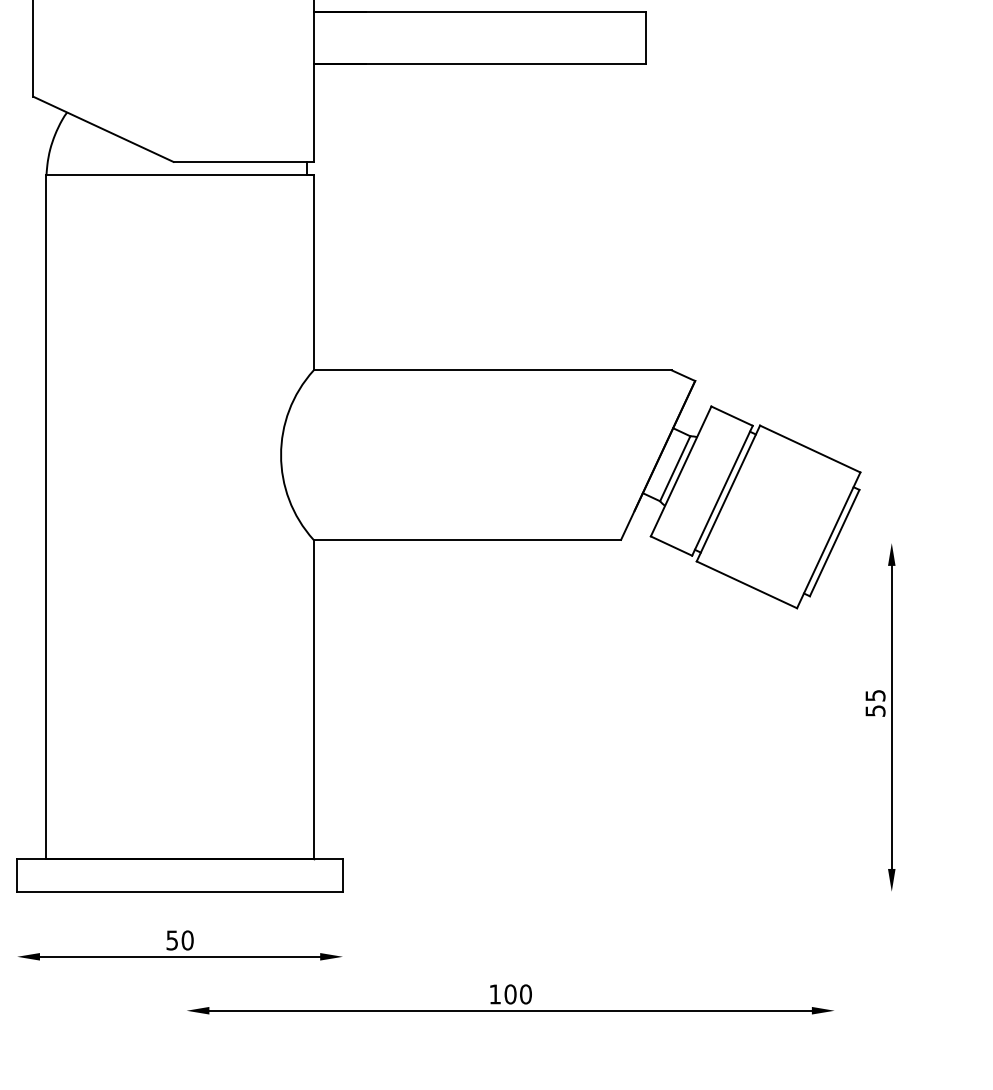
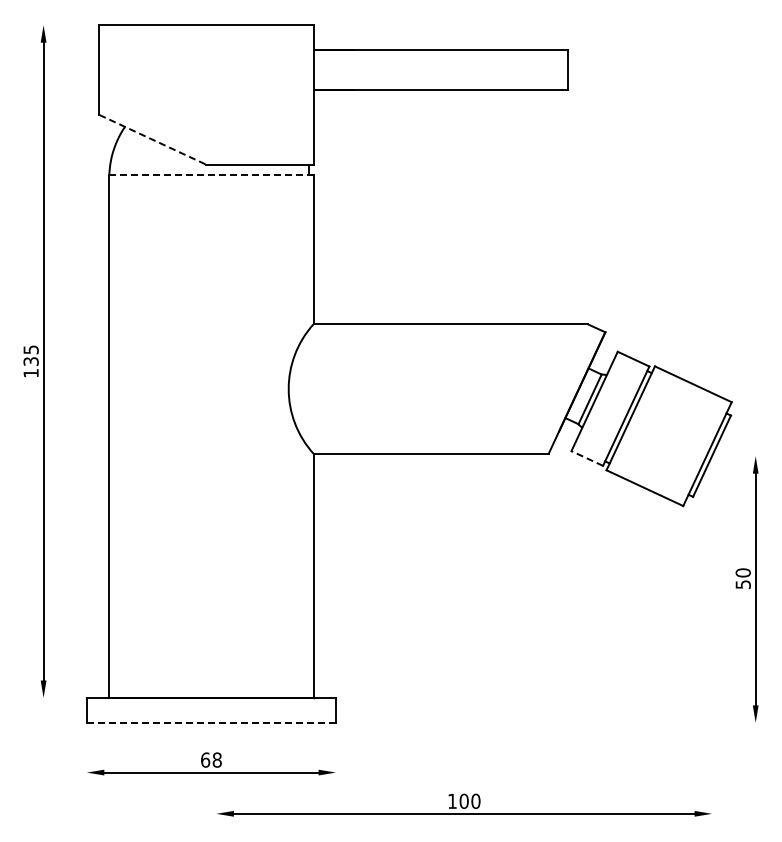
line: (104, 130) -> (153, 140), solid -> dashed
line: (178, 174) -> (210, 174), solid -> dashed
line: (670, 546) -> (586, 458), solid -> dashed
text: (874, 695) -> (742, 572), 55 -> 50
line: (180, 891) -> (211, 722), solid -> dashed
text: (180, 939) -> (211, 759), 50 -> 68

